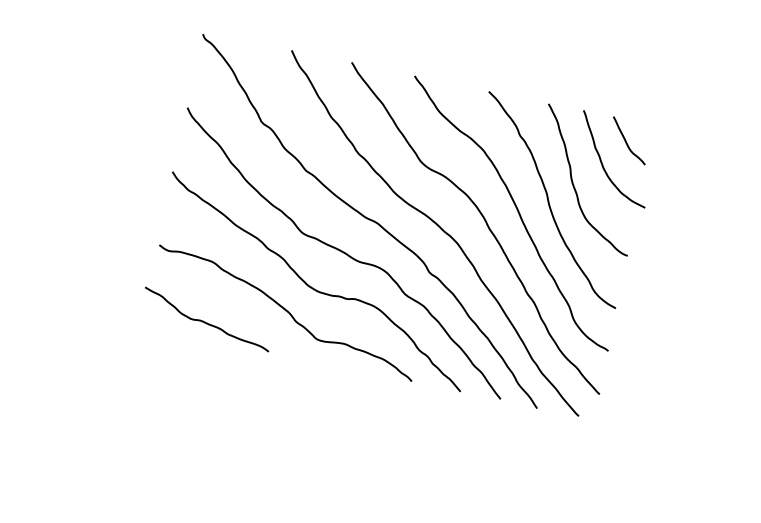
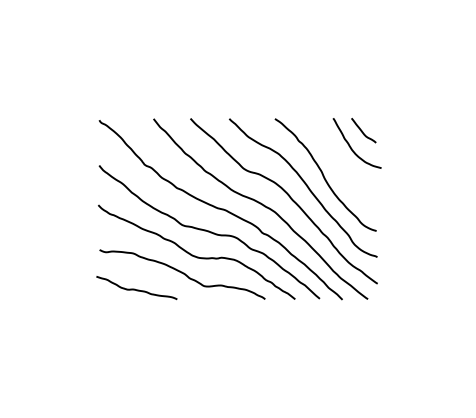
curve: (574, 181) -> (336, 161), removed

